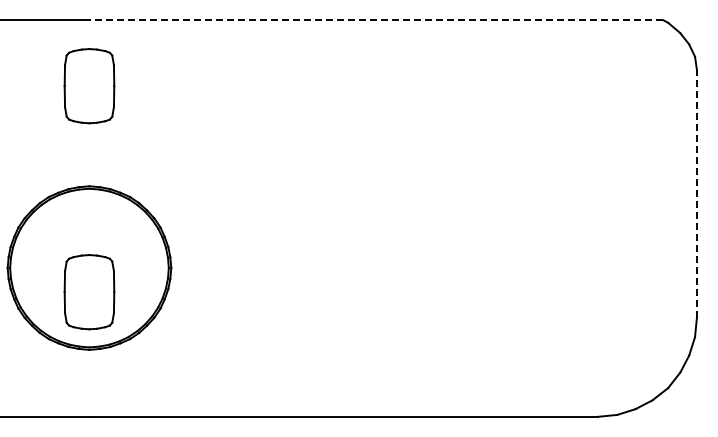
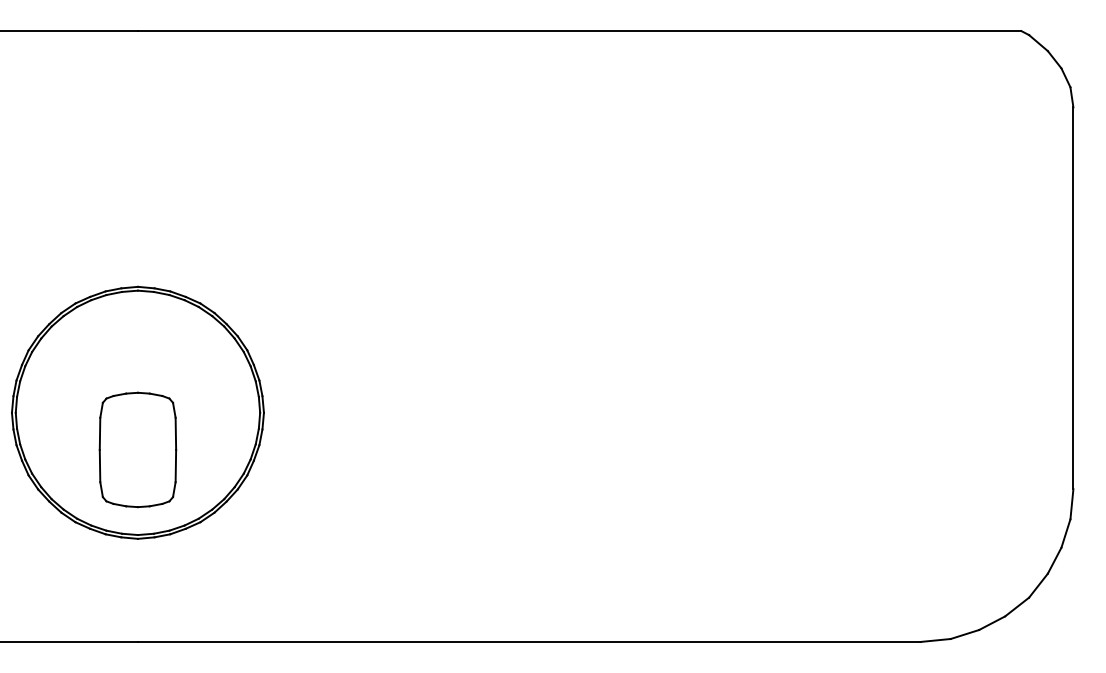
line: (376, 20) -> (579, 31), dashed -> solid
part: (89, 86) -> (137, 133), removed
line: (696, 193) -> (1072, 298), dashed -> solid

